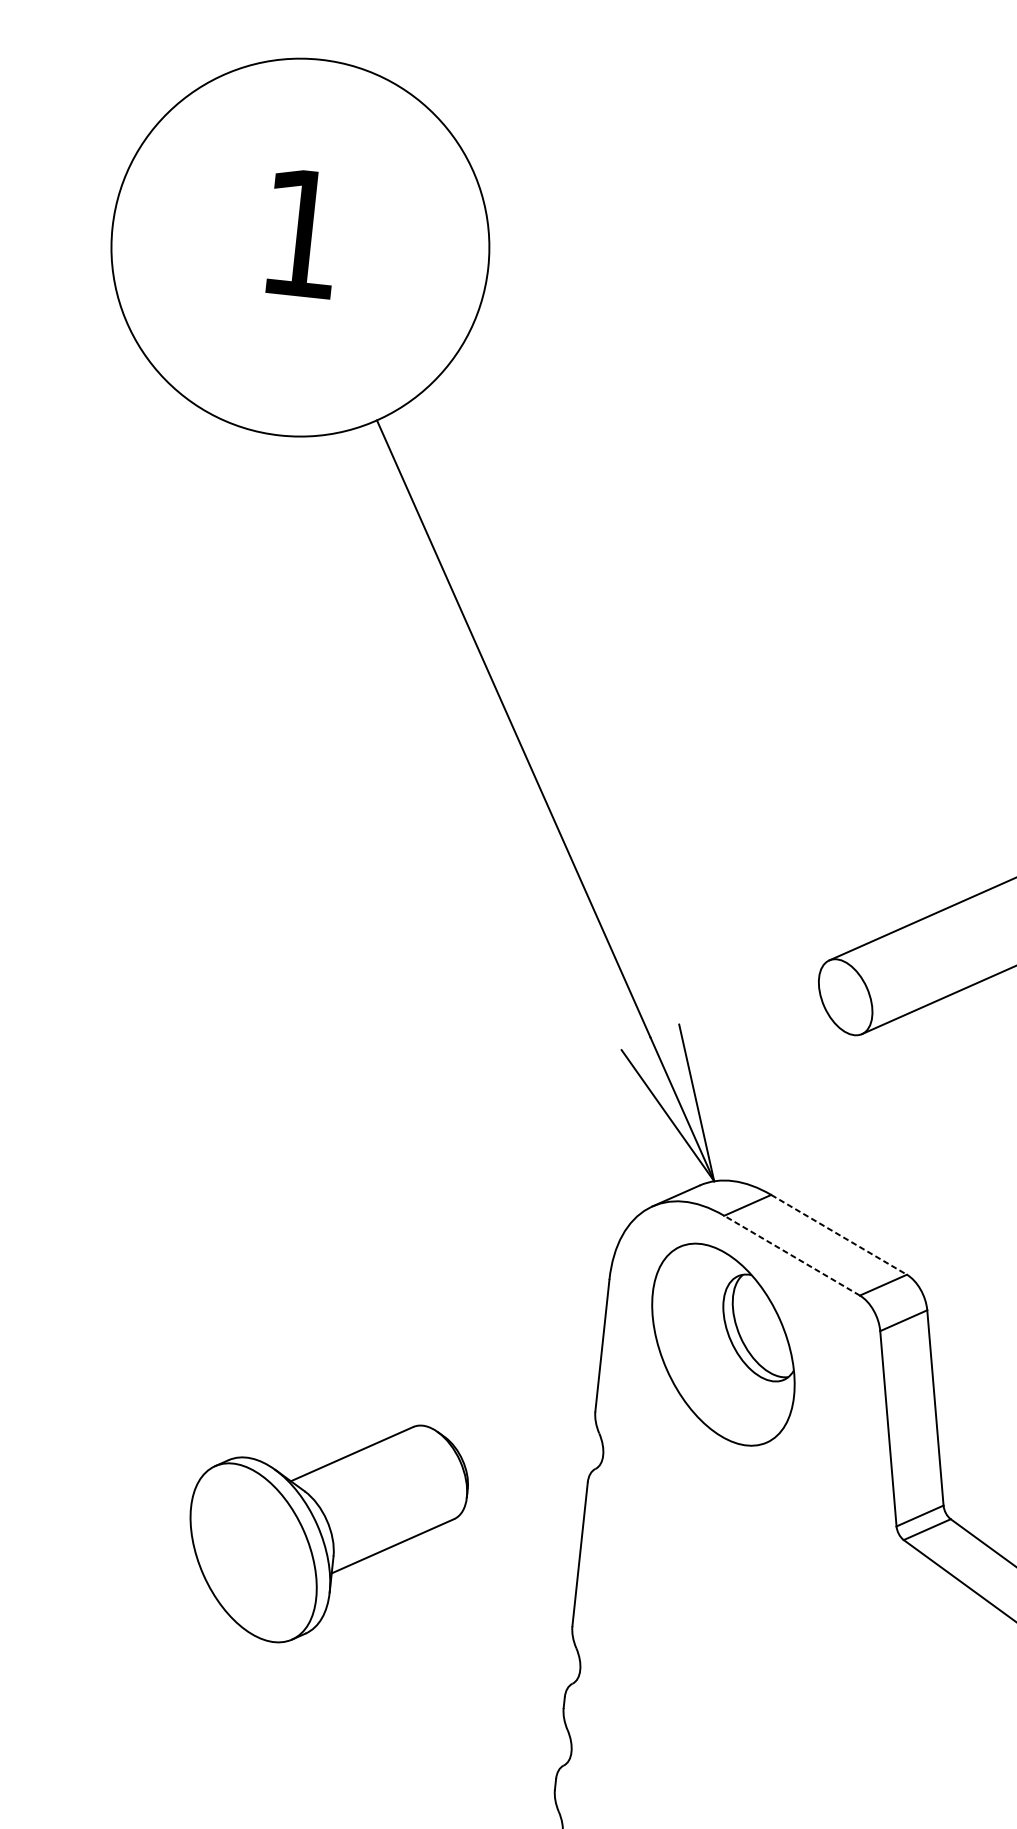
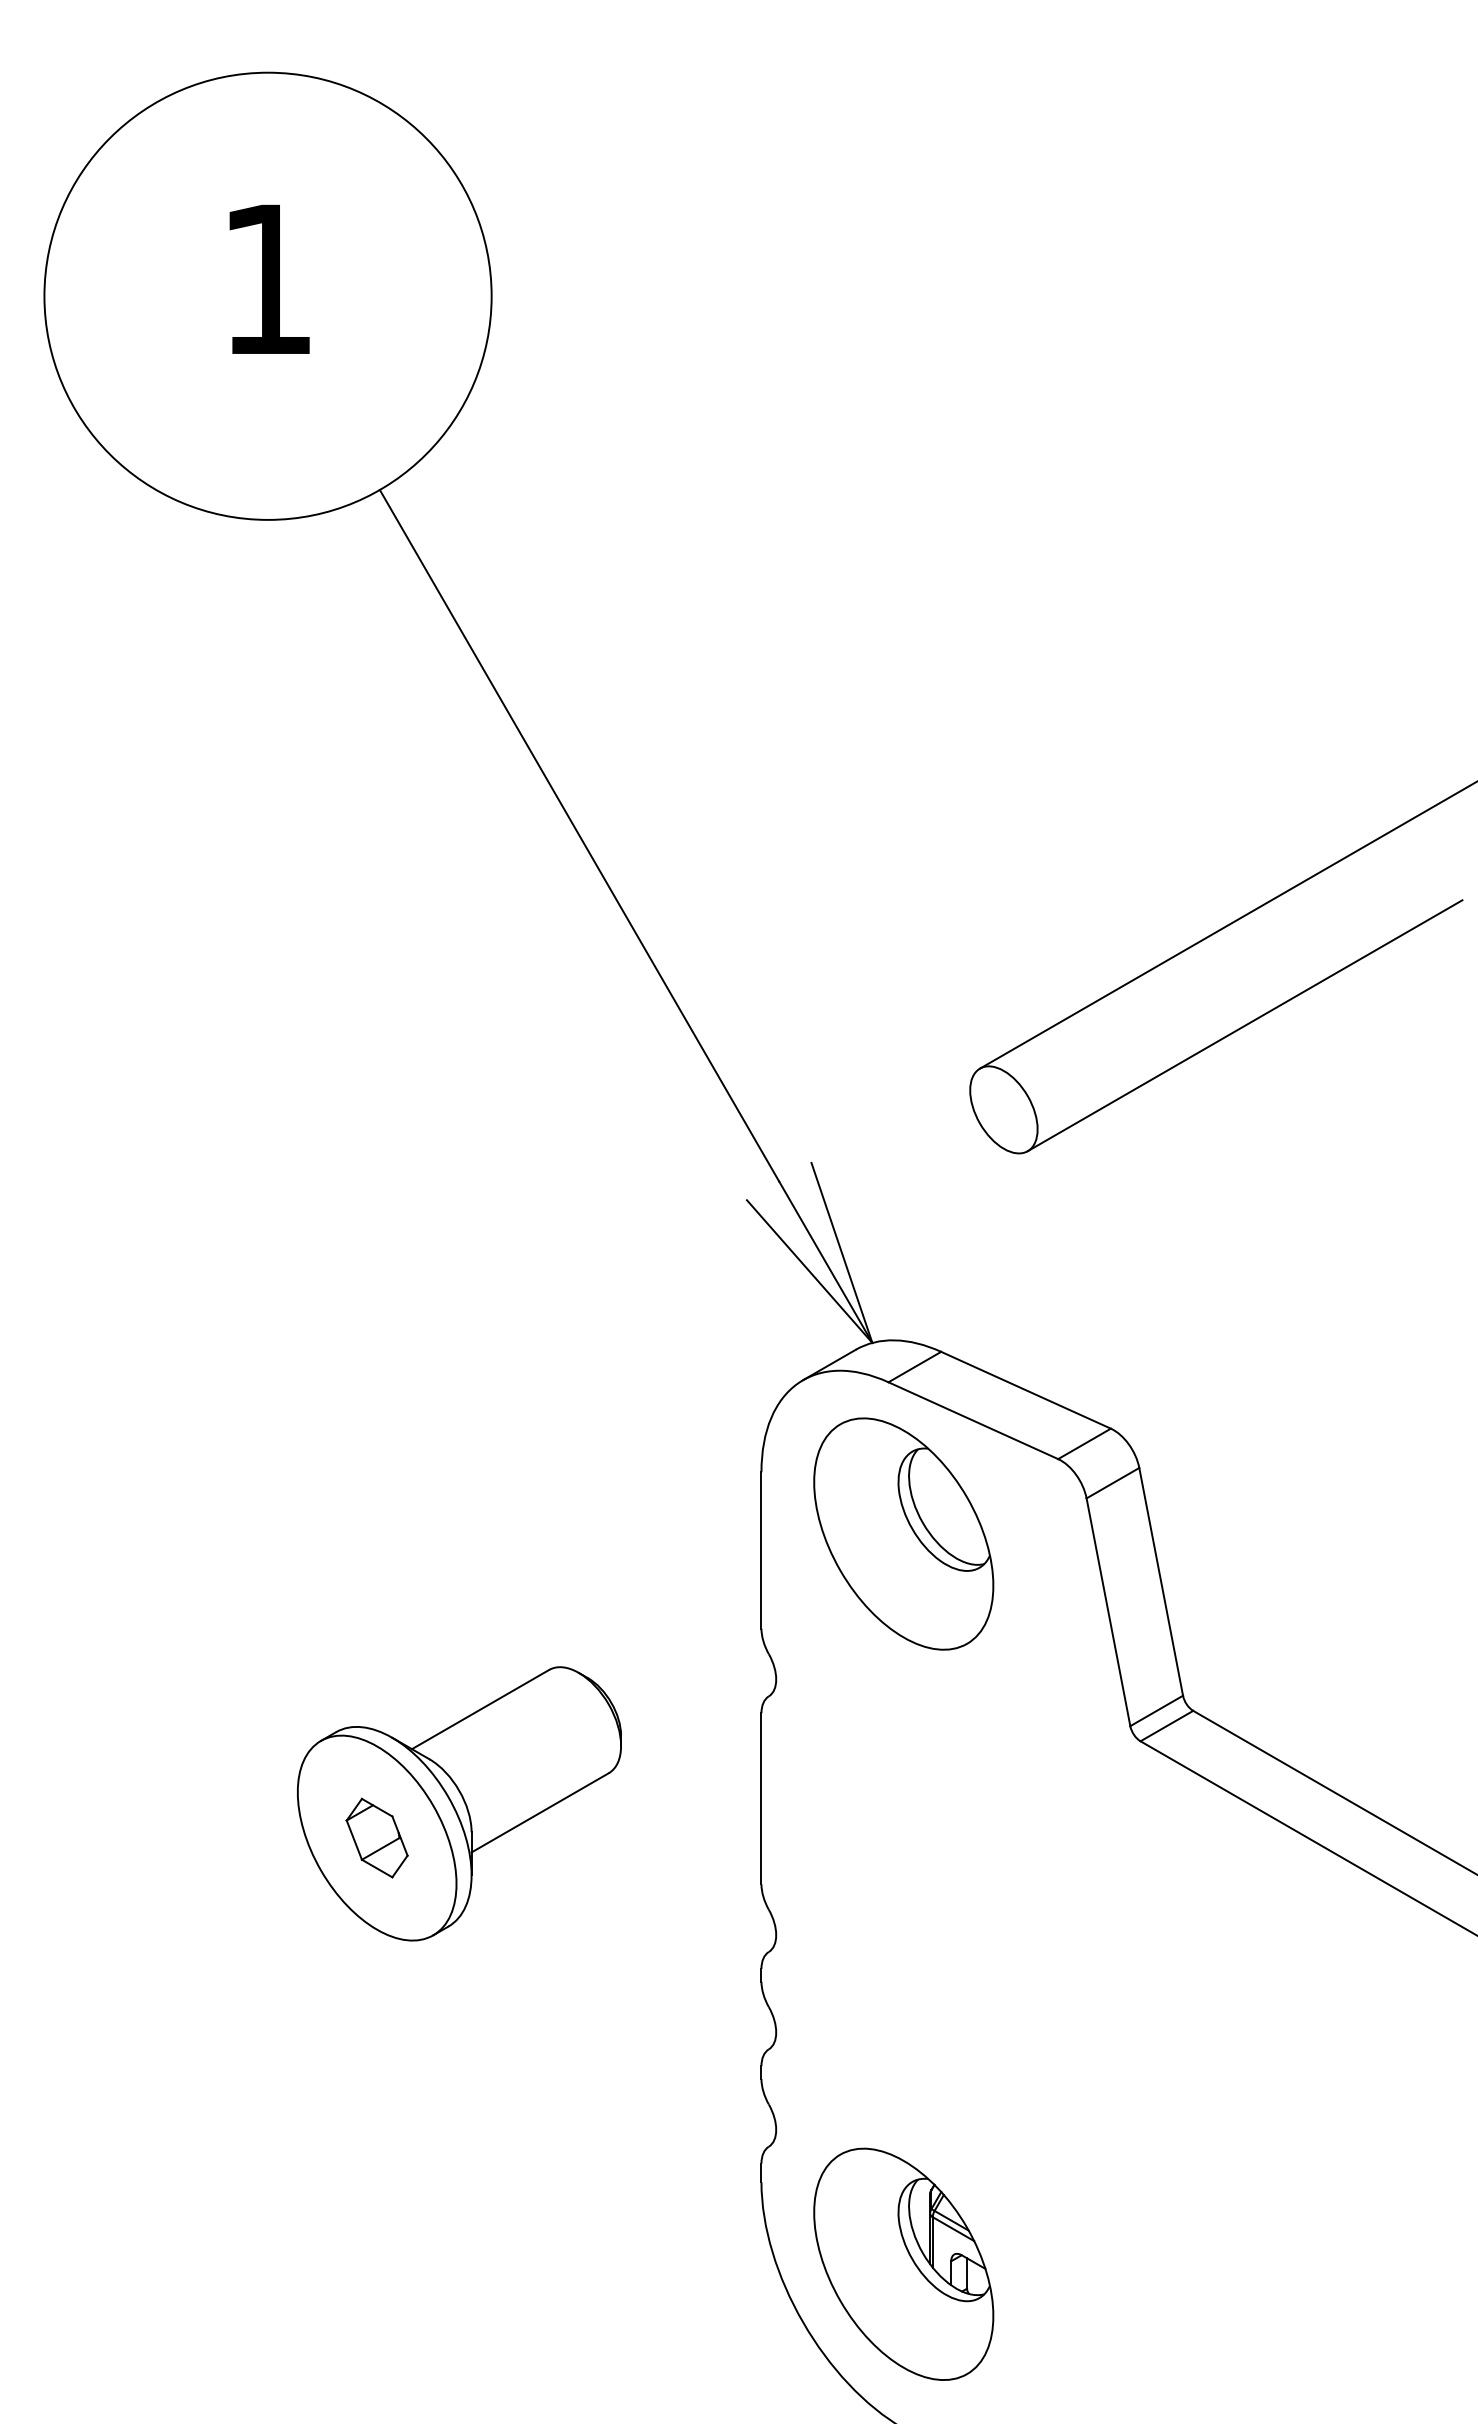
line: (839, 1235) -> (1026, 1390), dashed -> solid
line: (791, 1255) -> (972, 1420), dashed -> solid
part: (253, 1552) -> (376, 1837), added

